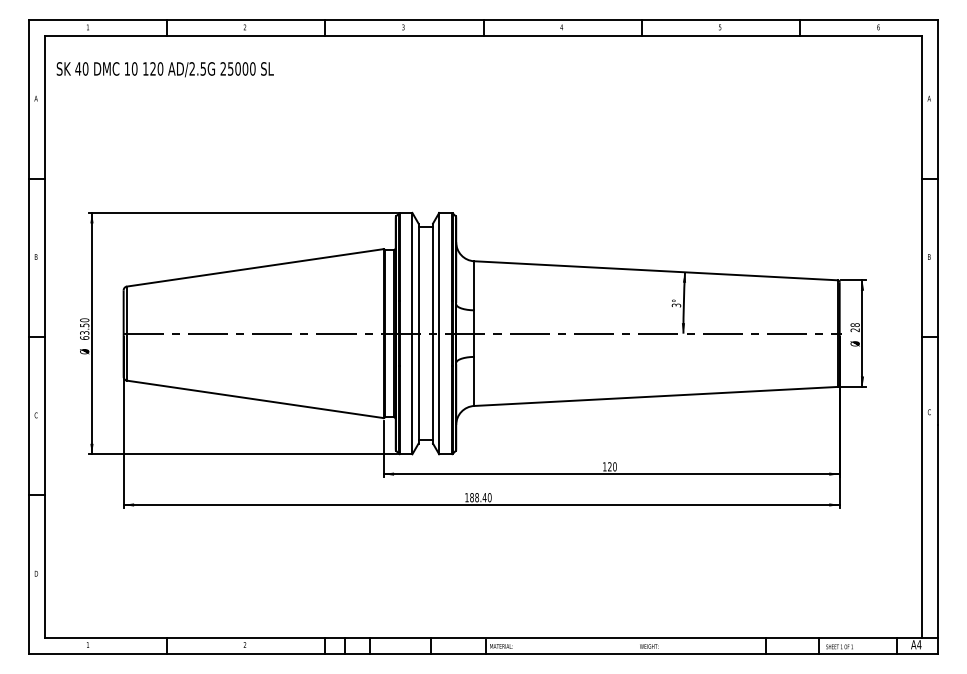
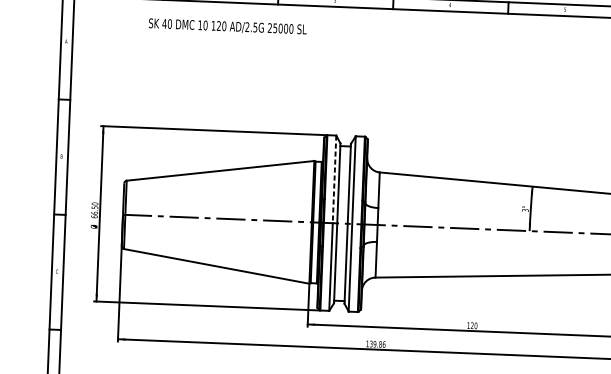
text: (164, 69) -> (227, 26), moved
line: (412, 273) -> (334, 179), solid -> dashed
text: (84, 332) -> (94, 212), 63.50 -> 66.50
text: (480, 497) -> (377, 344), 188.40 -> 139.86

